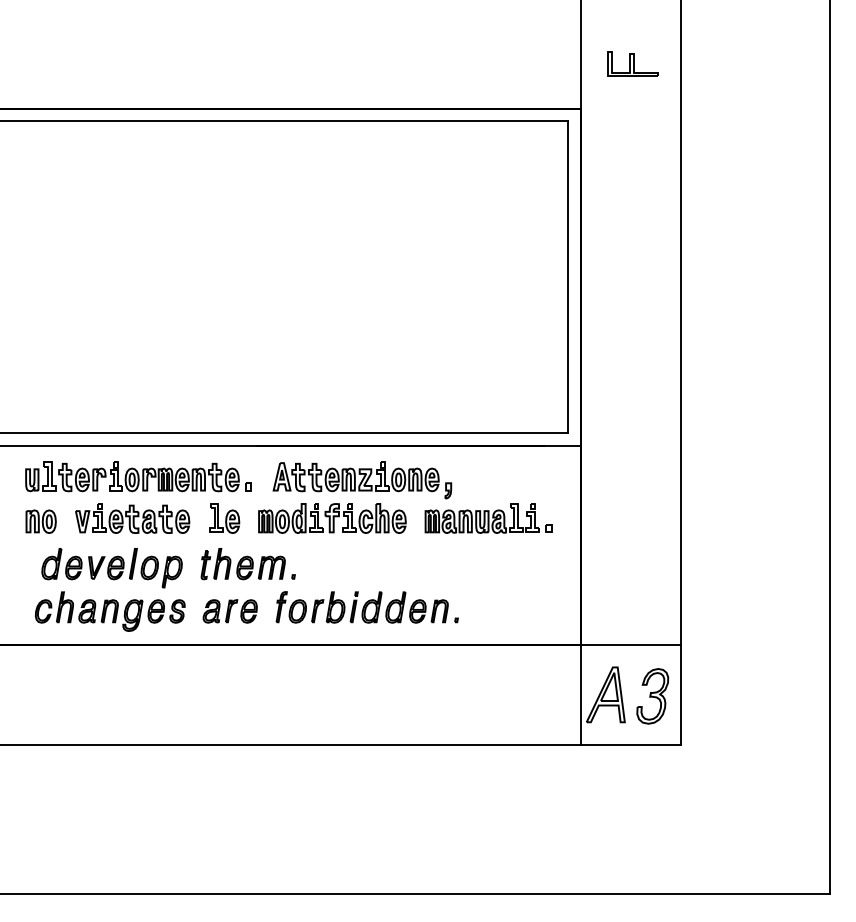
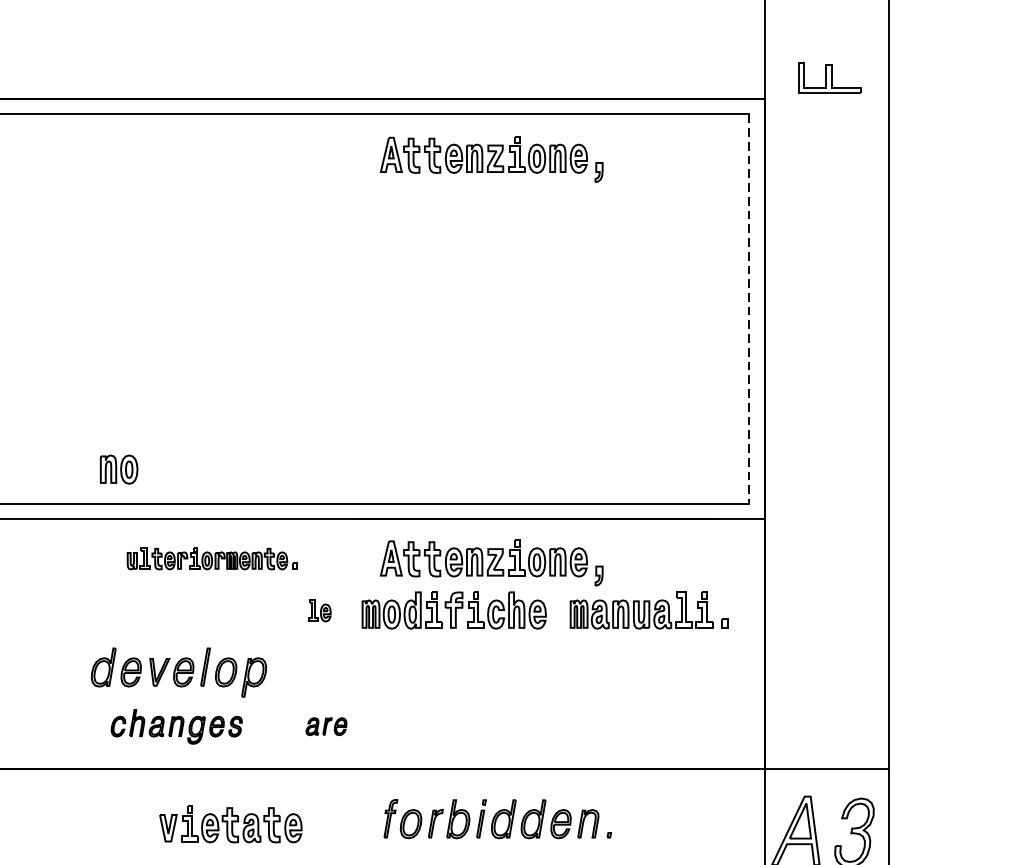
part: (632, 63) -> (829, 77), moved
part: (362, 157) -> (491, 159), added
line: (568, 277) -> (749, 309), solid -> dashed
part: (138, 476) -> (211, 558), size x0.6
part: (132, 518) -> (230, 824), moved
part: (224, 518) -> (319, 610), size x0.6
part: (40, 521) -> (118, 469), moved
part: (247, 564) -> (348, 668), removed
part: (366, 607) -> (496, 819), moved
part: (110, 611) -> (176, 726), size x0.7
part: (229, 611) -> (325, 726), size x0.6

